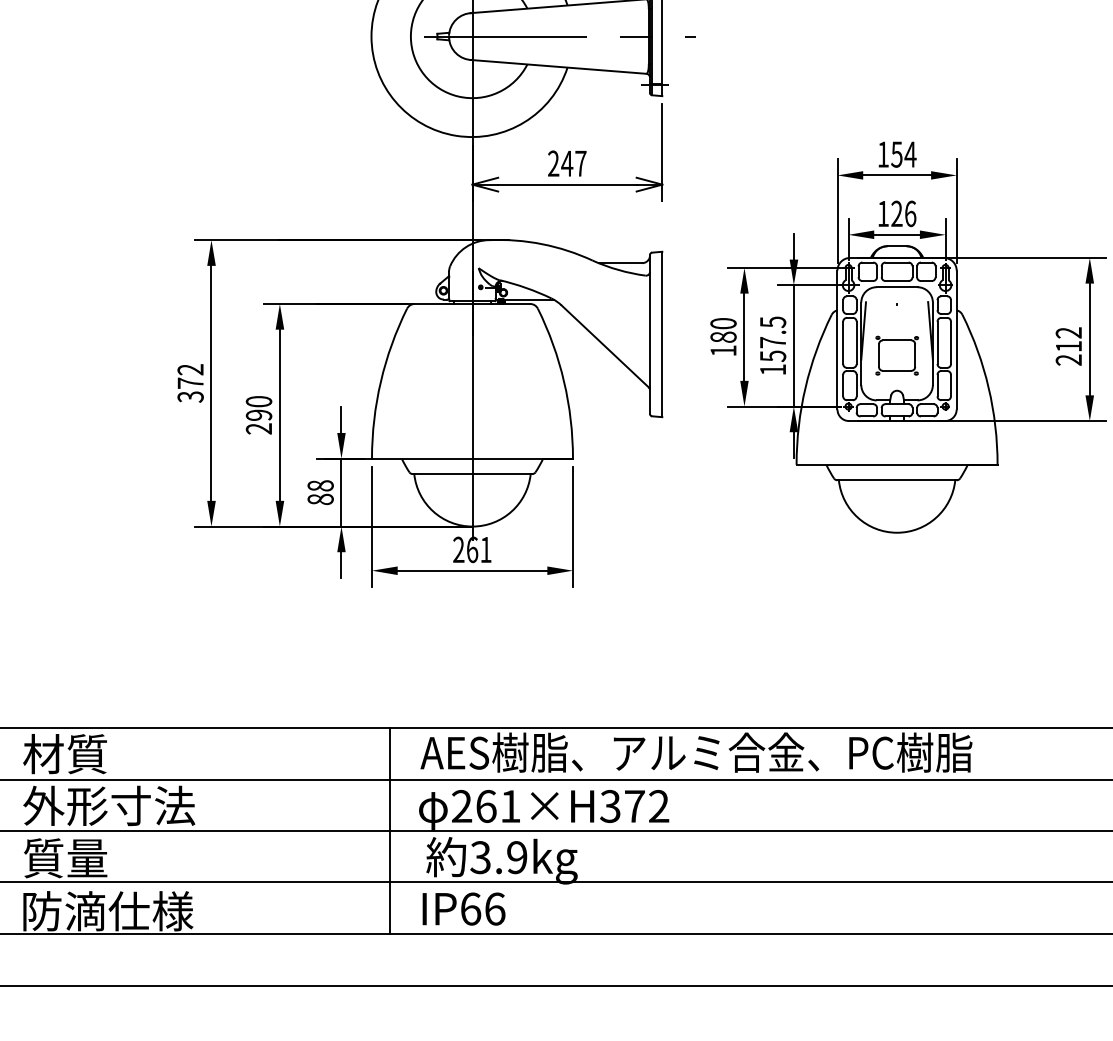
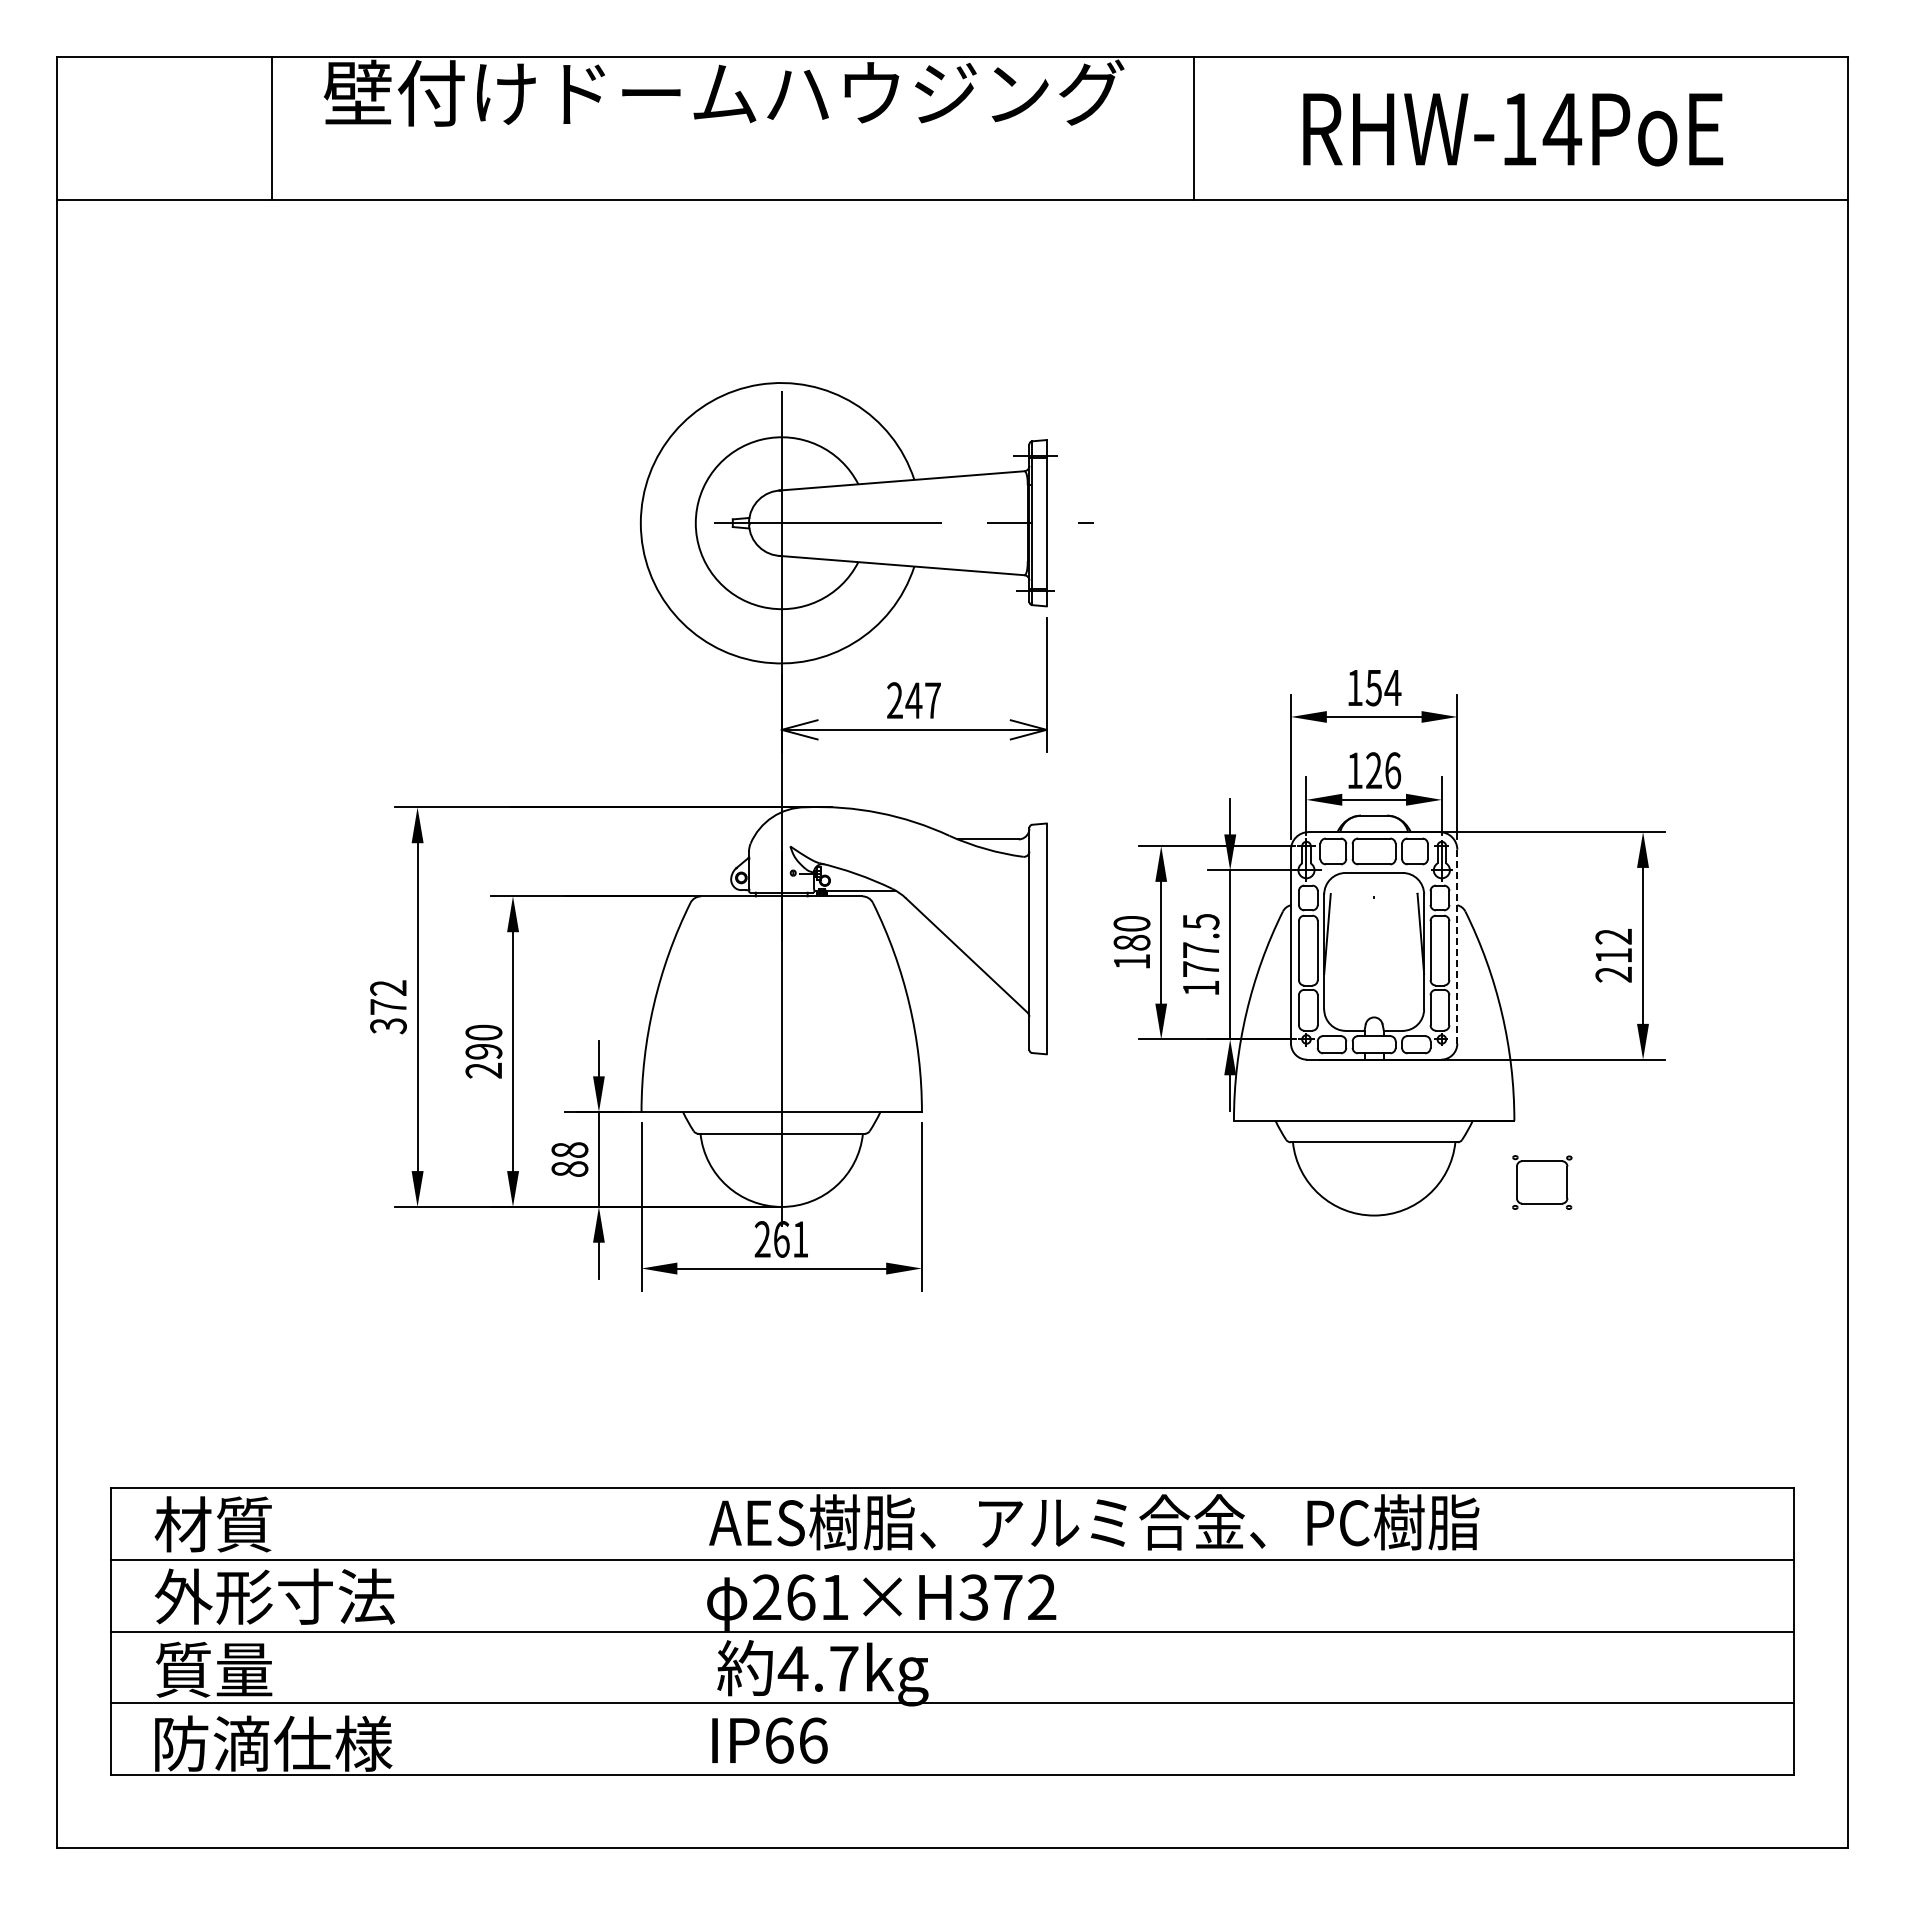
line: (956, 339) -> (1457, 946), solid -> dashed
part: (897, 355) -> (1542, 1182), moved
text: (773, 356) -> (1201, 969), 157.5 -> 177.5
line: (389, 830) -> (665, 1631), removed
text: (498, 857) -> (817, 1668), 3.9kg -> 4.7kg

